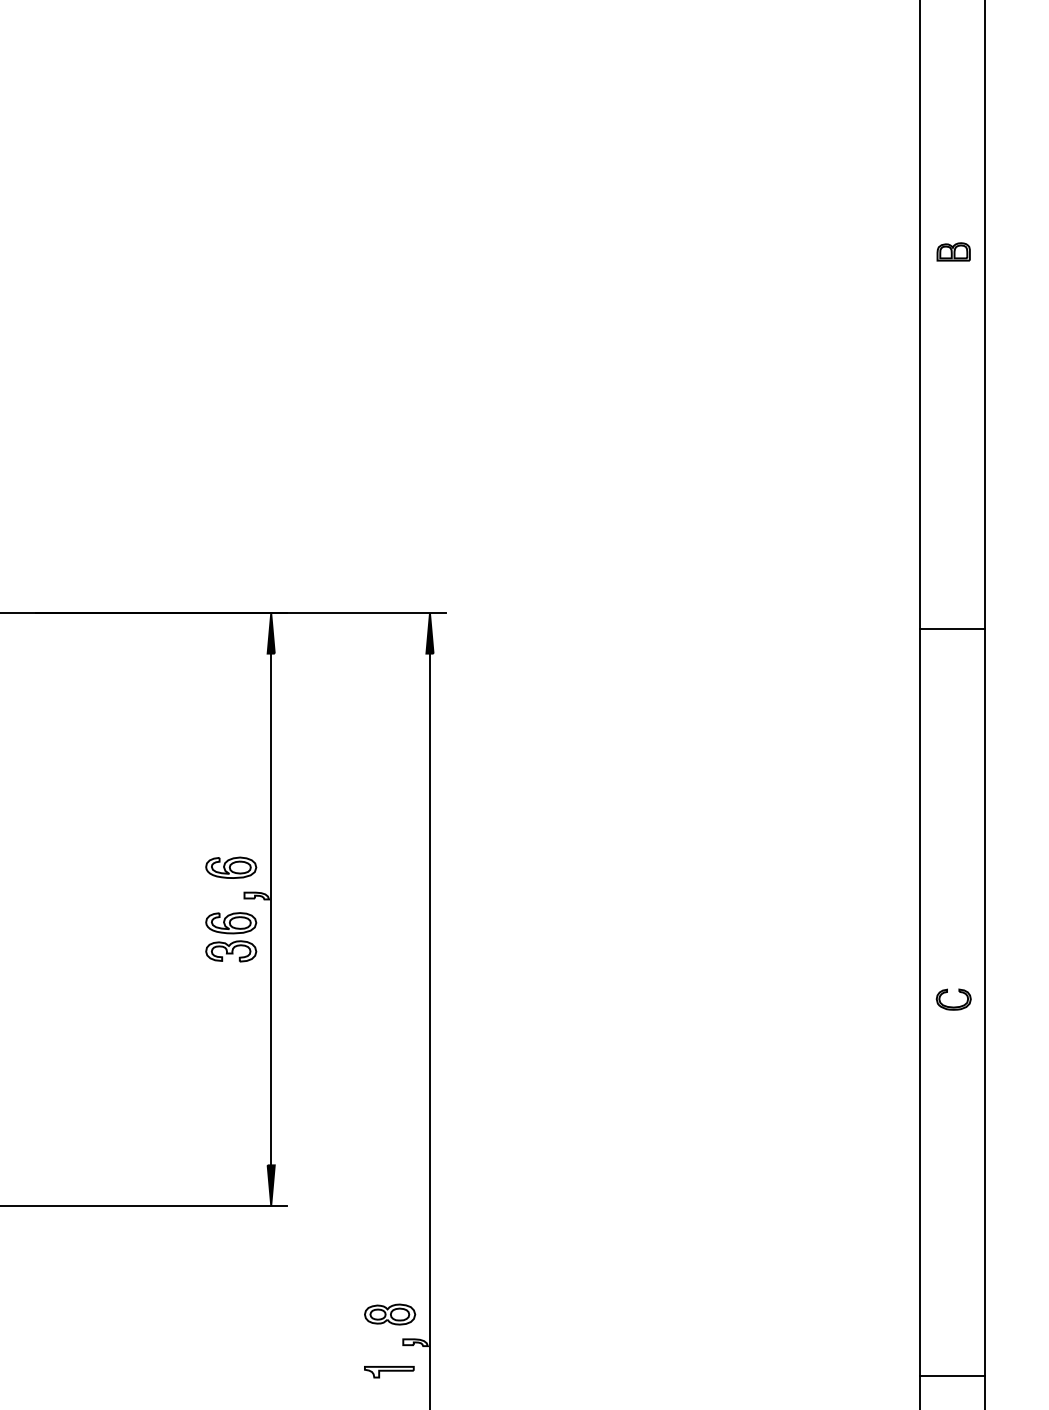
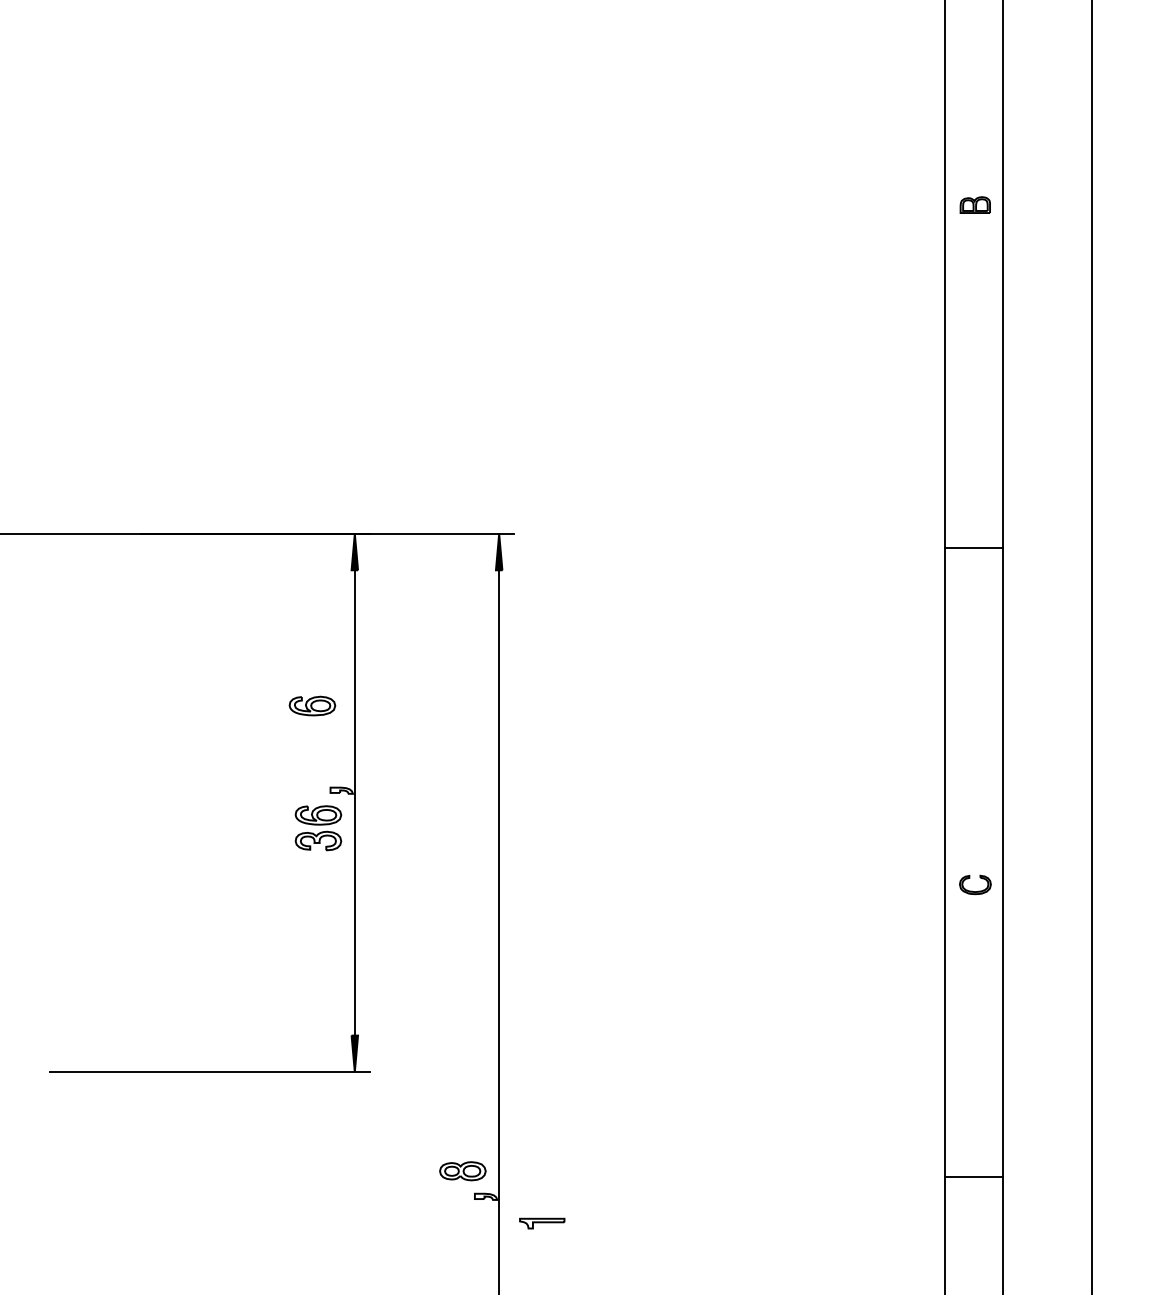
part: (231, 867) -> (312, 705), moved
part: (389, 1372) -> (542, 1223), moved
line: (951, 1376) -> (973, 1177), moved

